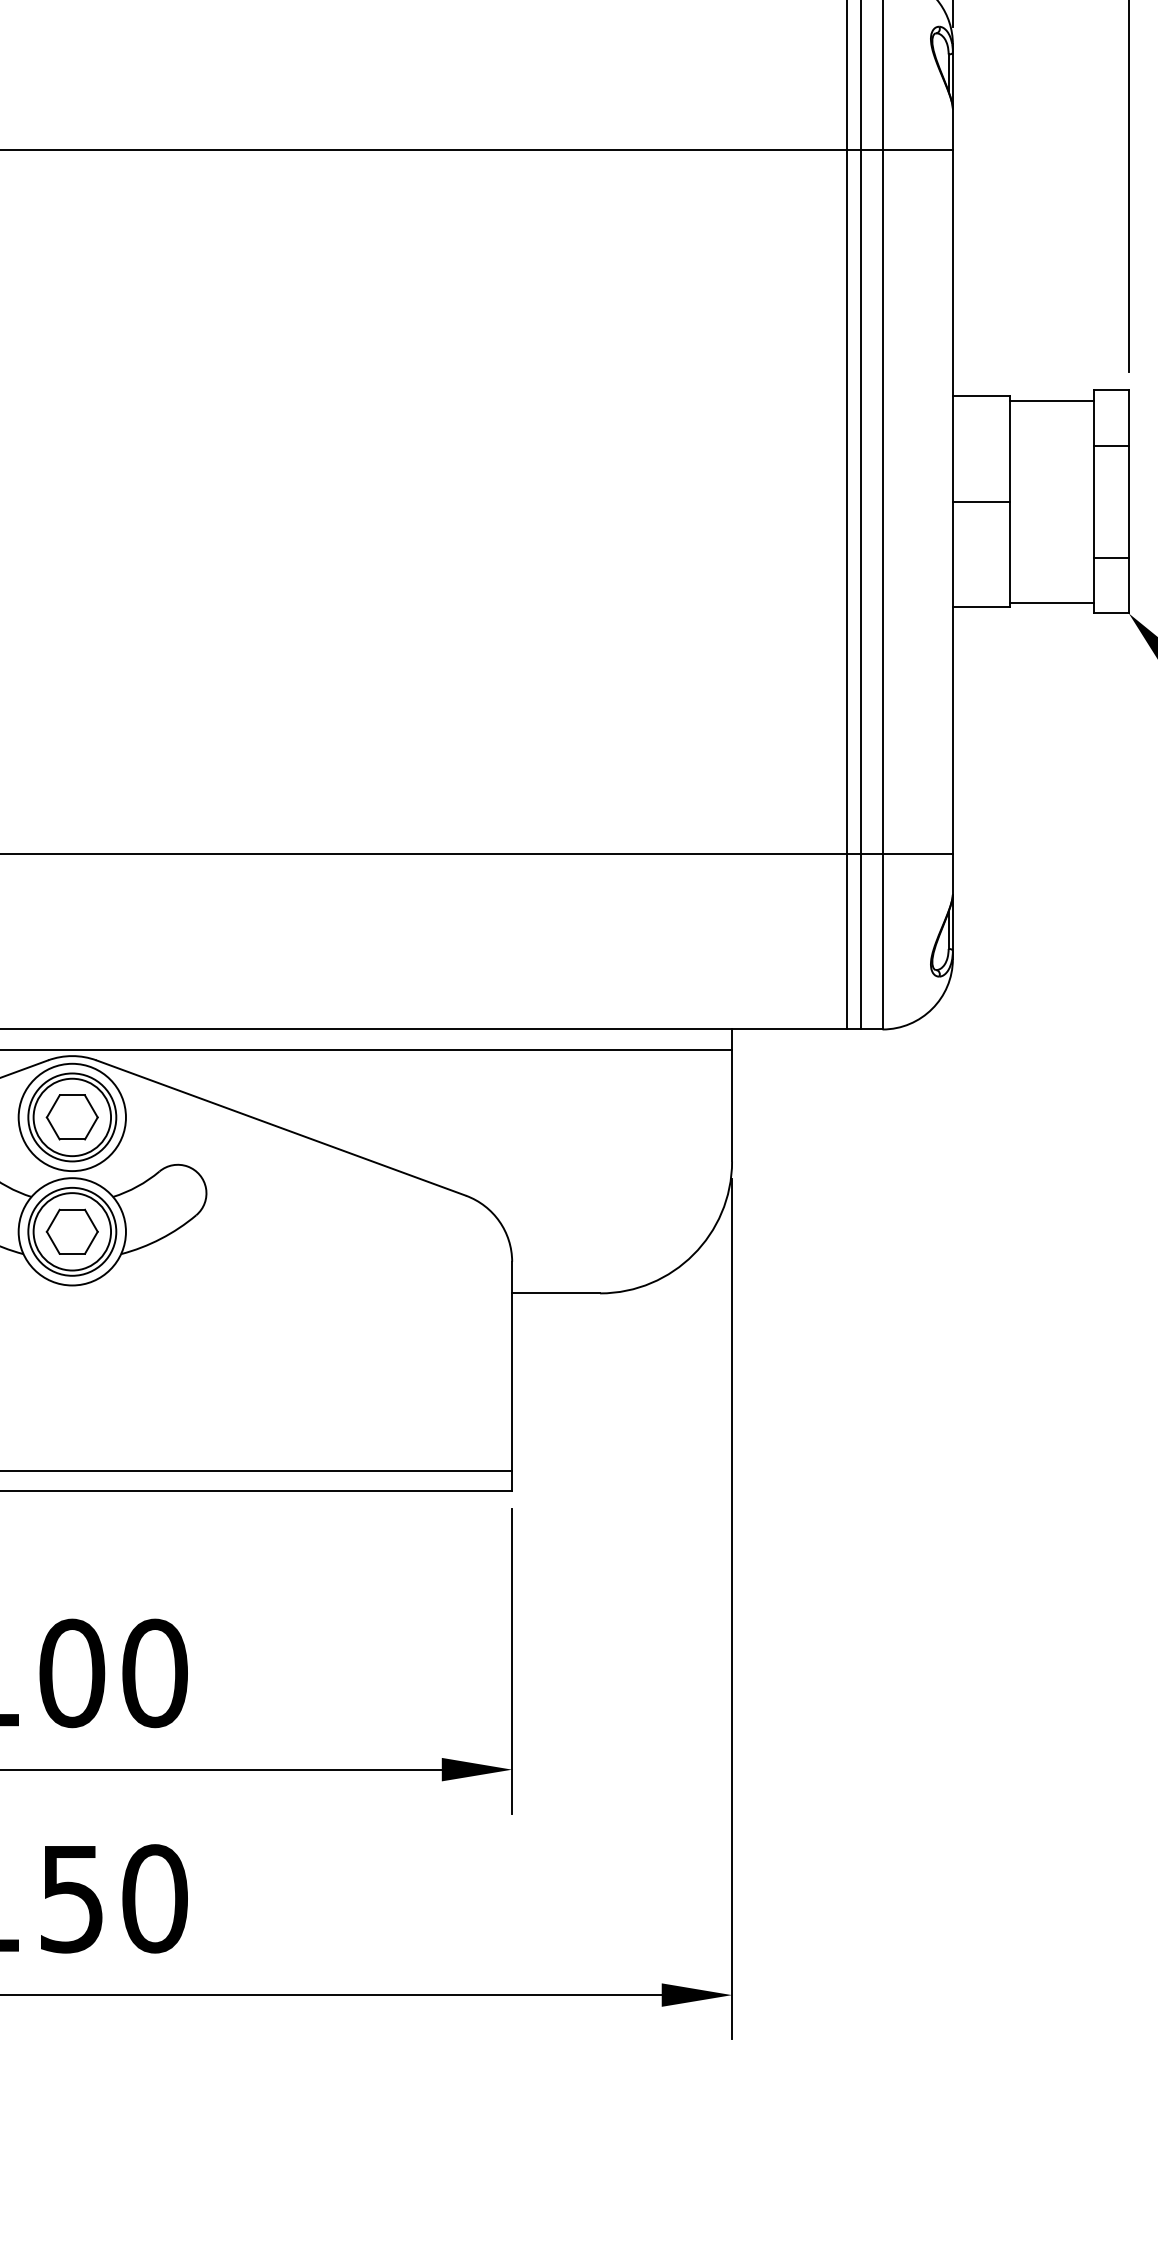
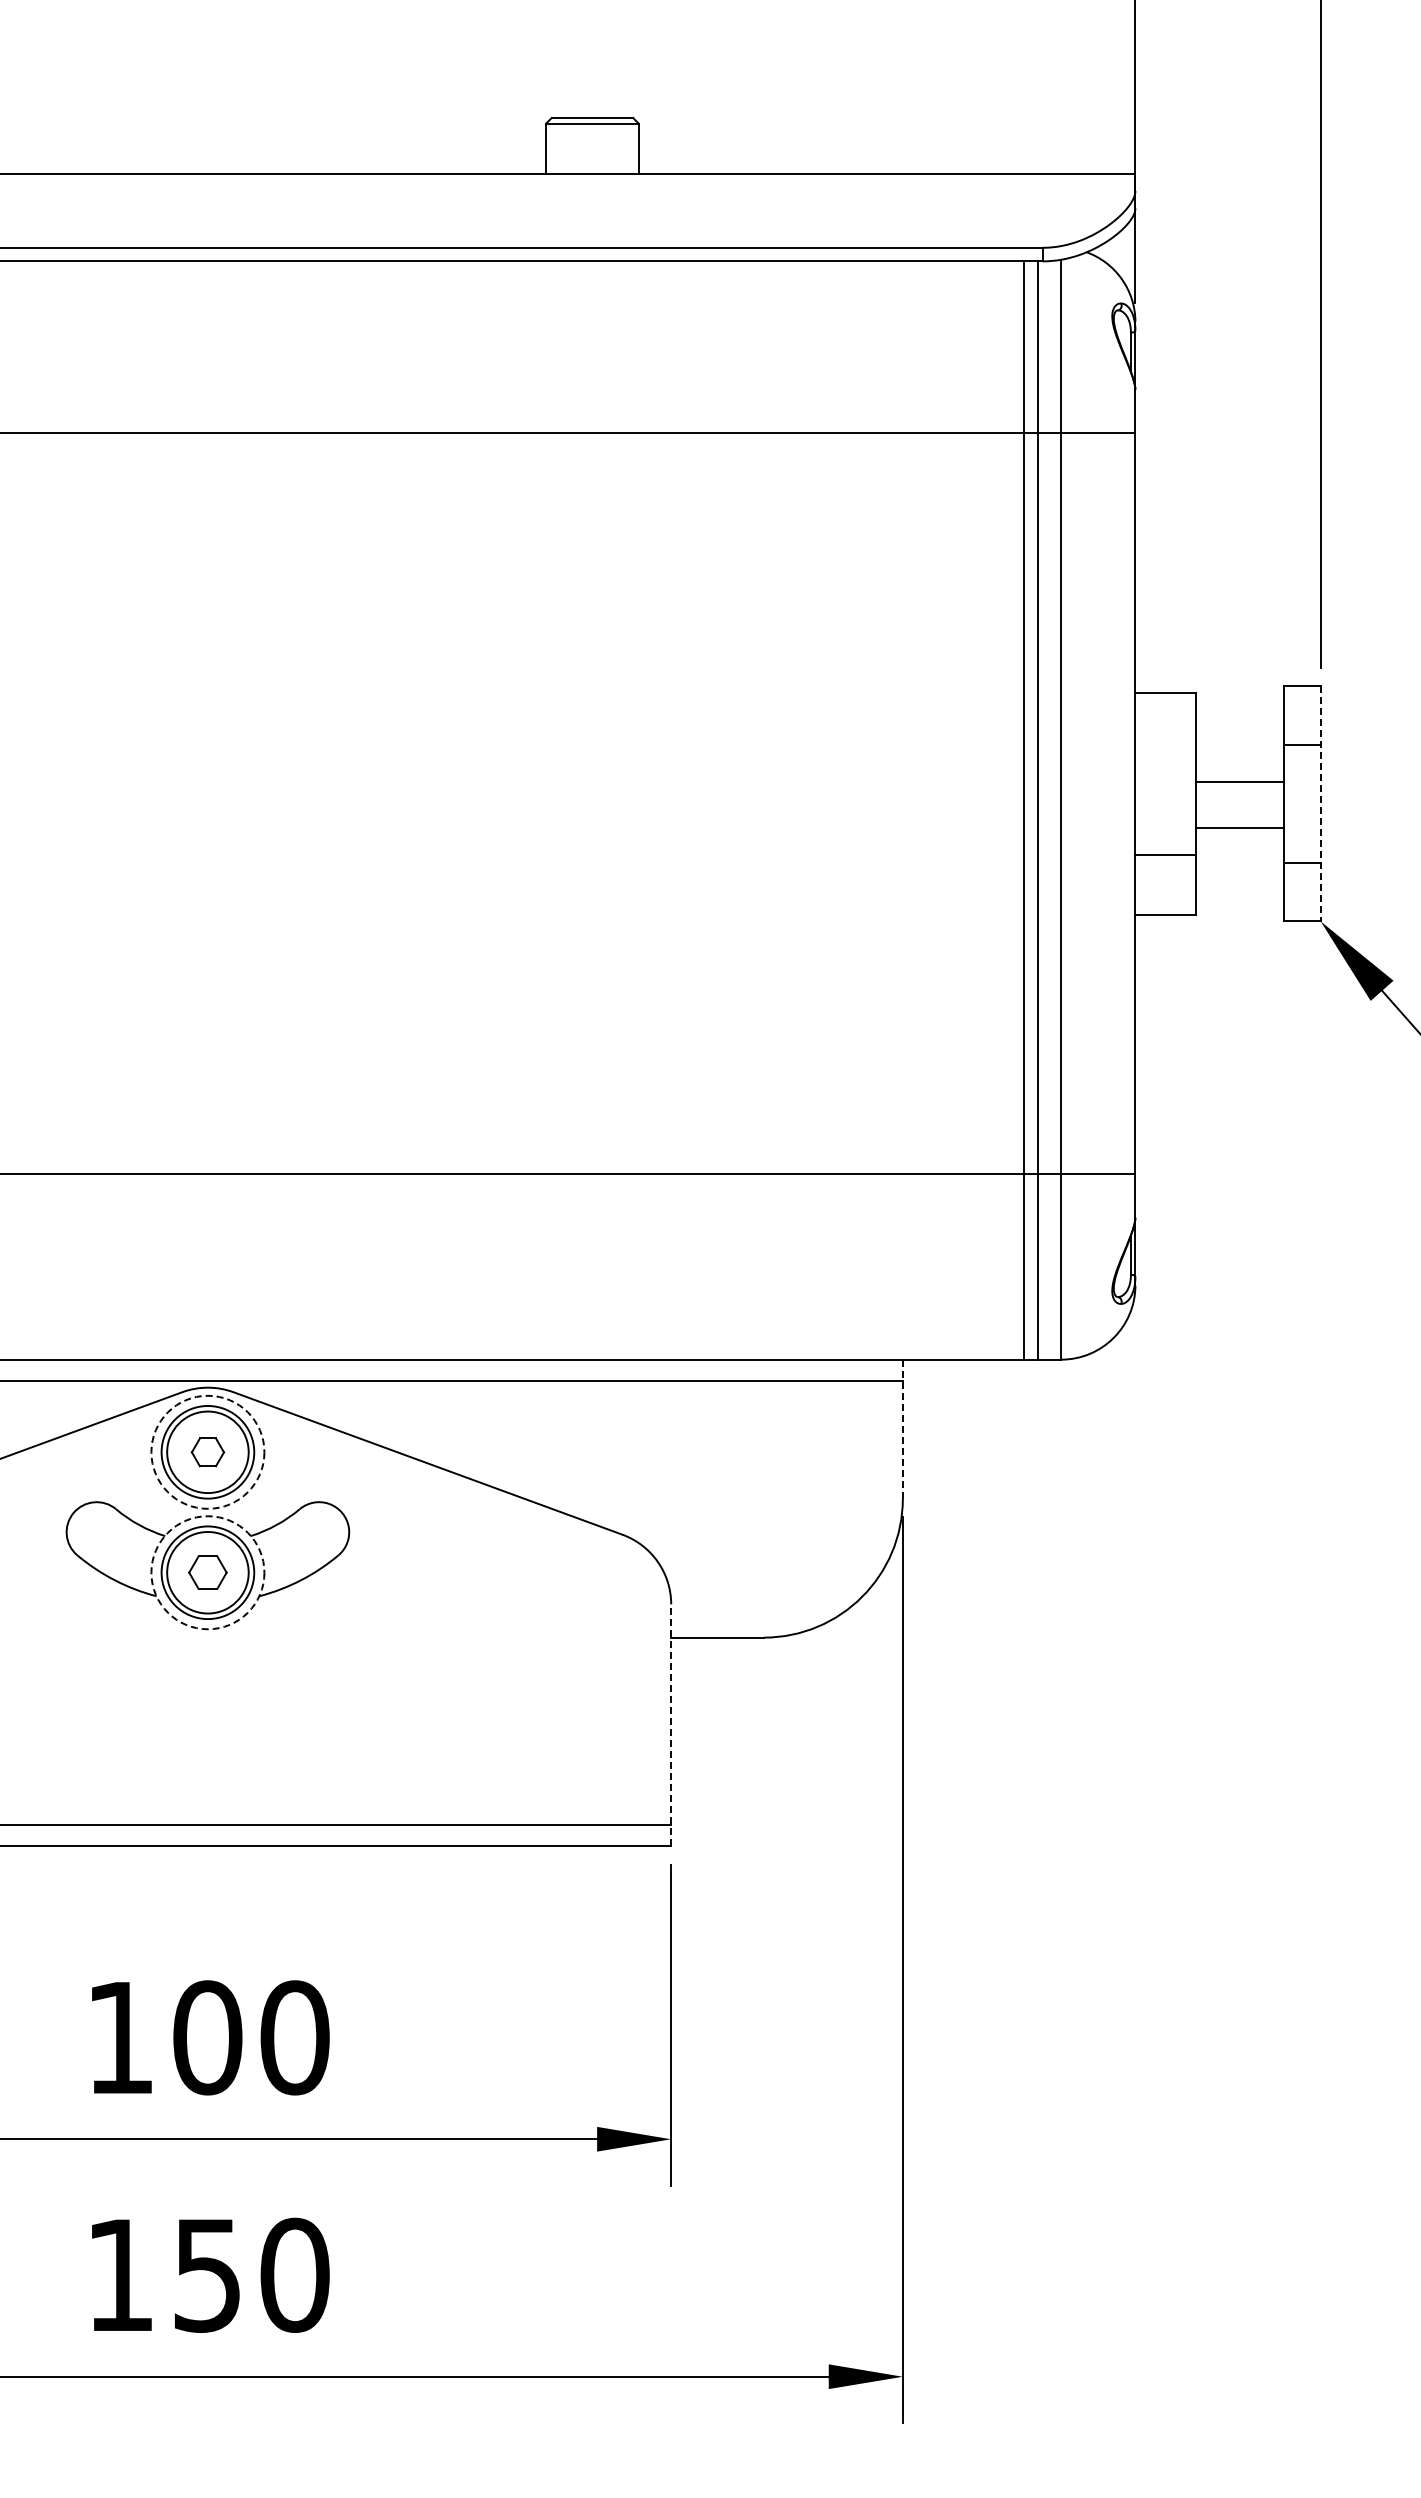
line: (1051, 400) -> (1239, 782), moved
line: (981, 501) -> (1165, 854), moved
line: (1128, 501) -> (1320, 803), solid -> dashed
line: (1051, 603) -> (1239, 828), moved
line: (731, 1094) -> (902, 1428), solid -> dashed
circle: (71, 1116) -> (207, 1451), solid -> dashed
part: (71, 1117) -> (207, 1452), size x0.6
circle: (71, 1231) -> (207, 1572), solid -> dashed
part: (71, 1231) -> (207, 1572), size x0.7
line: (512, 1376) -> (671, 1725), solid -> dashed

